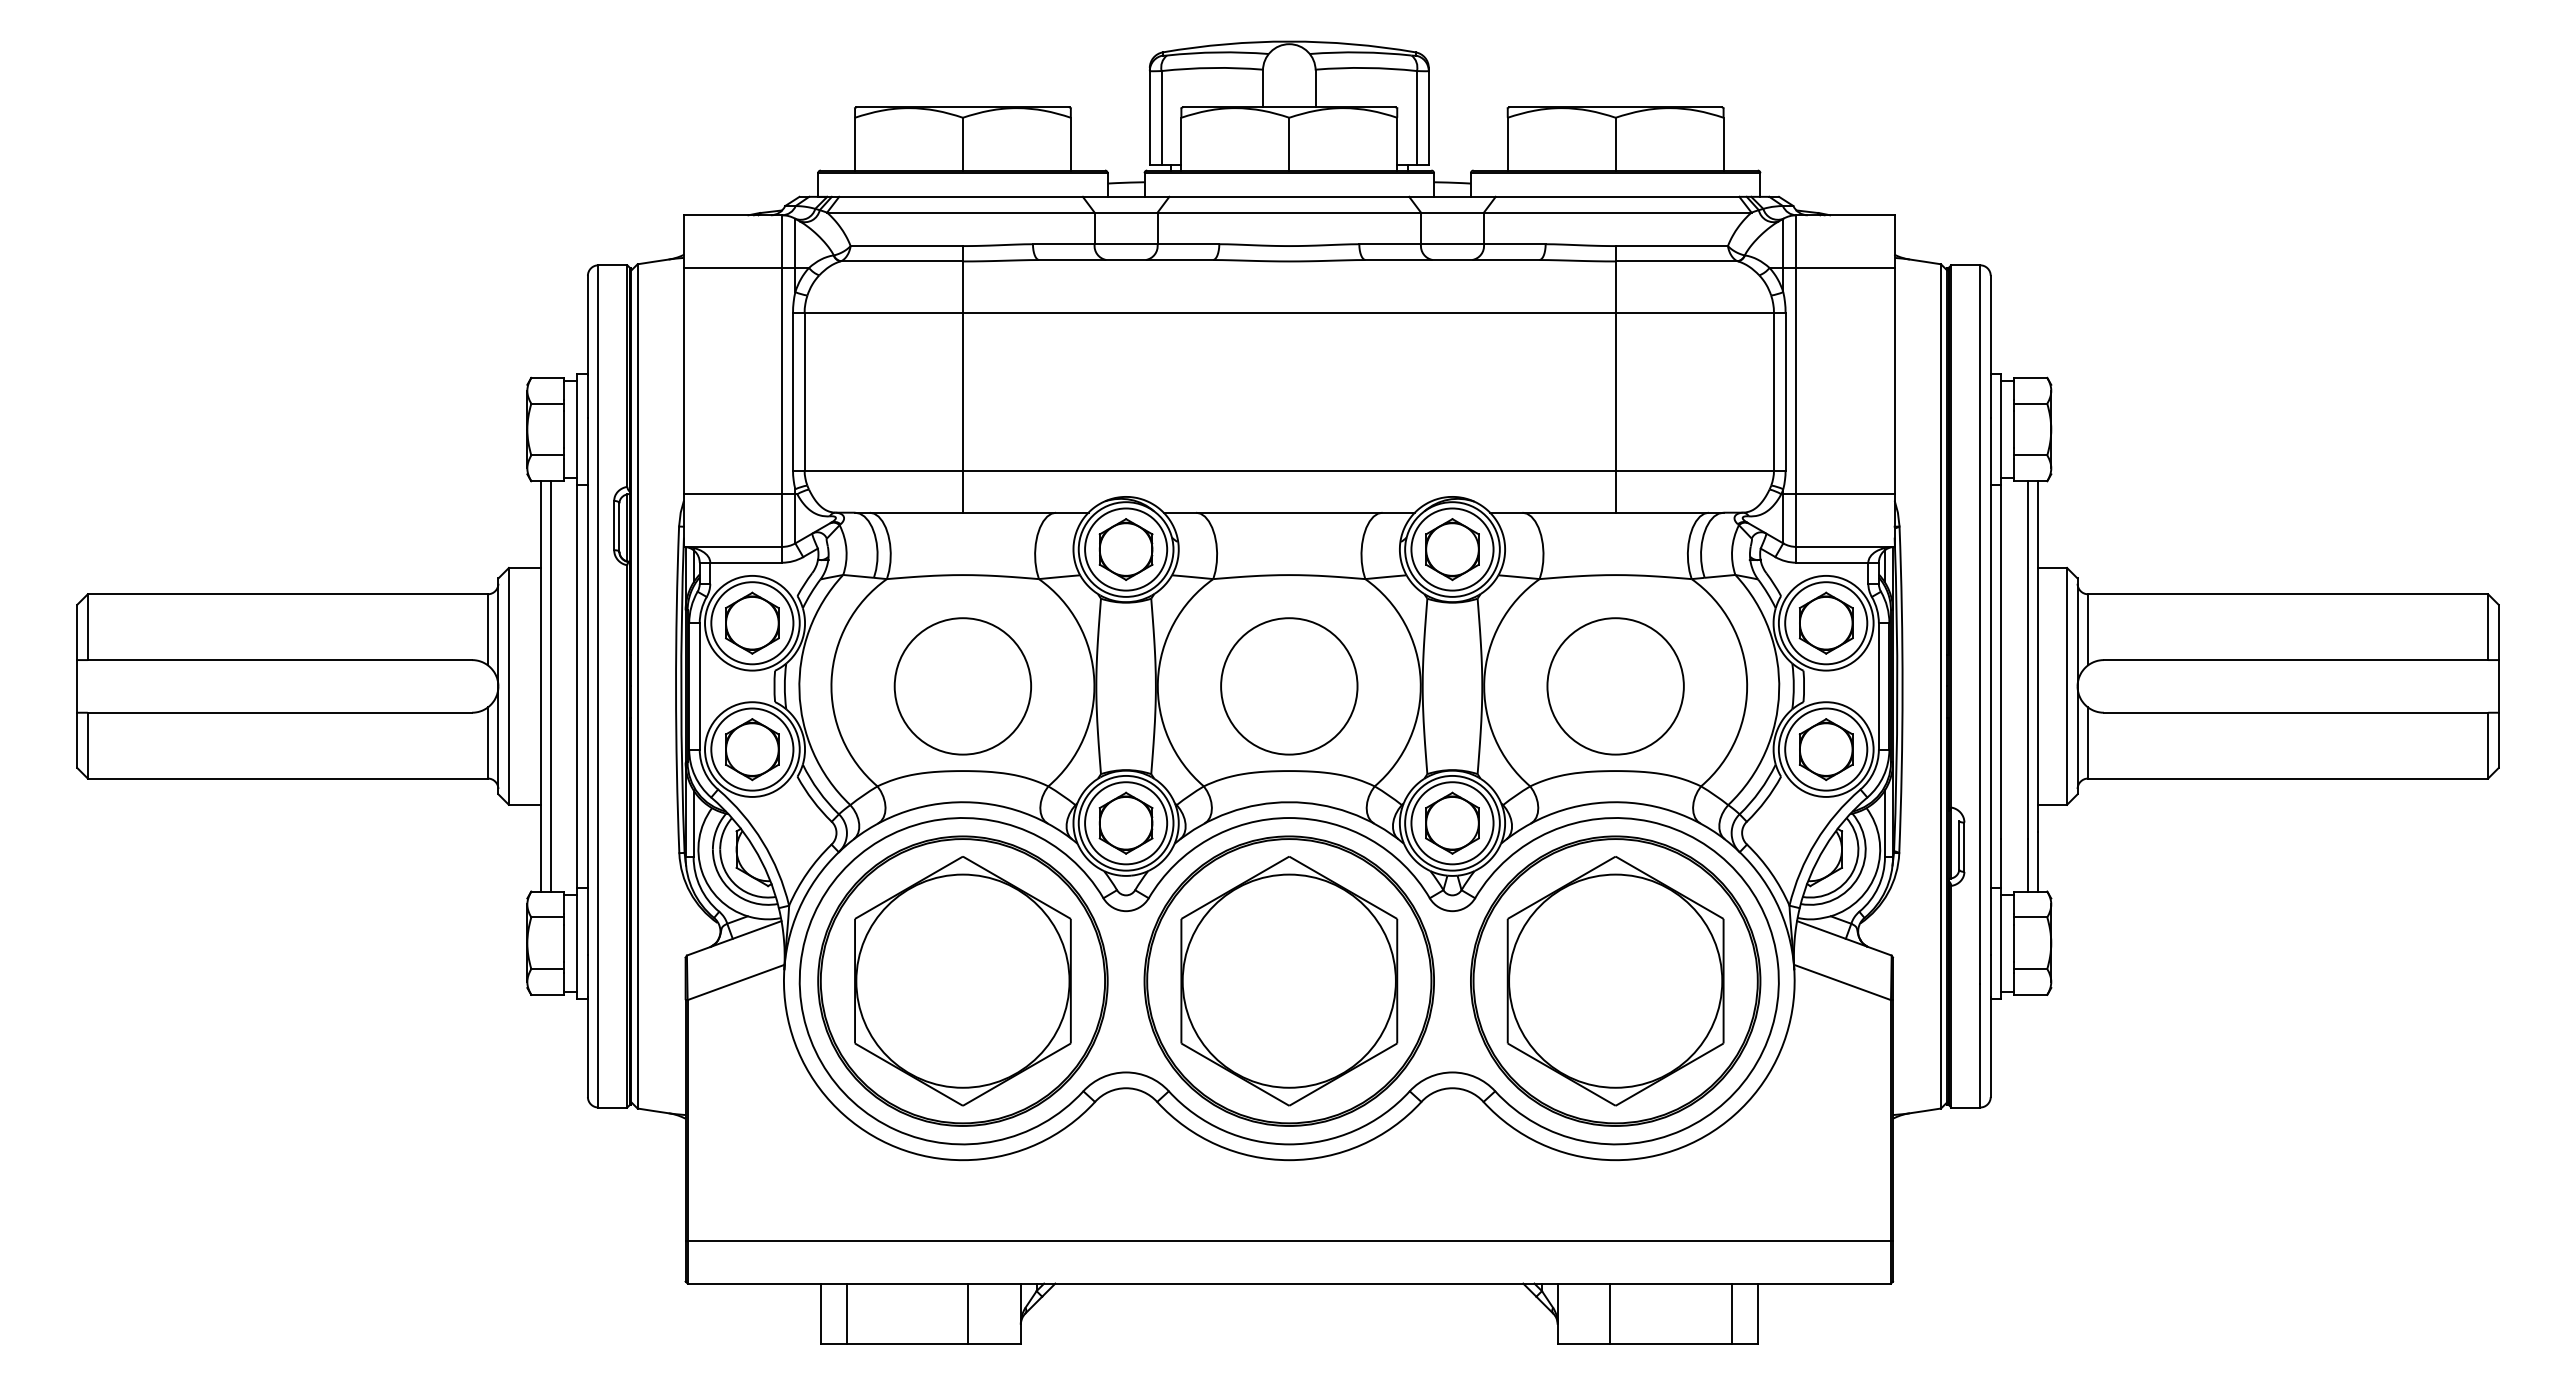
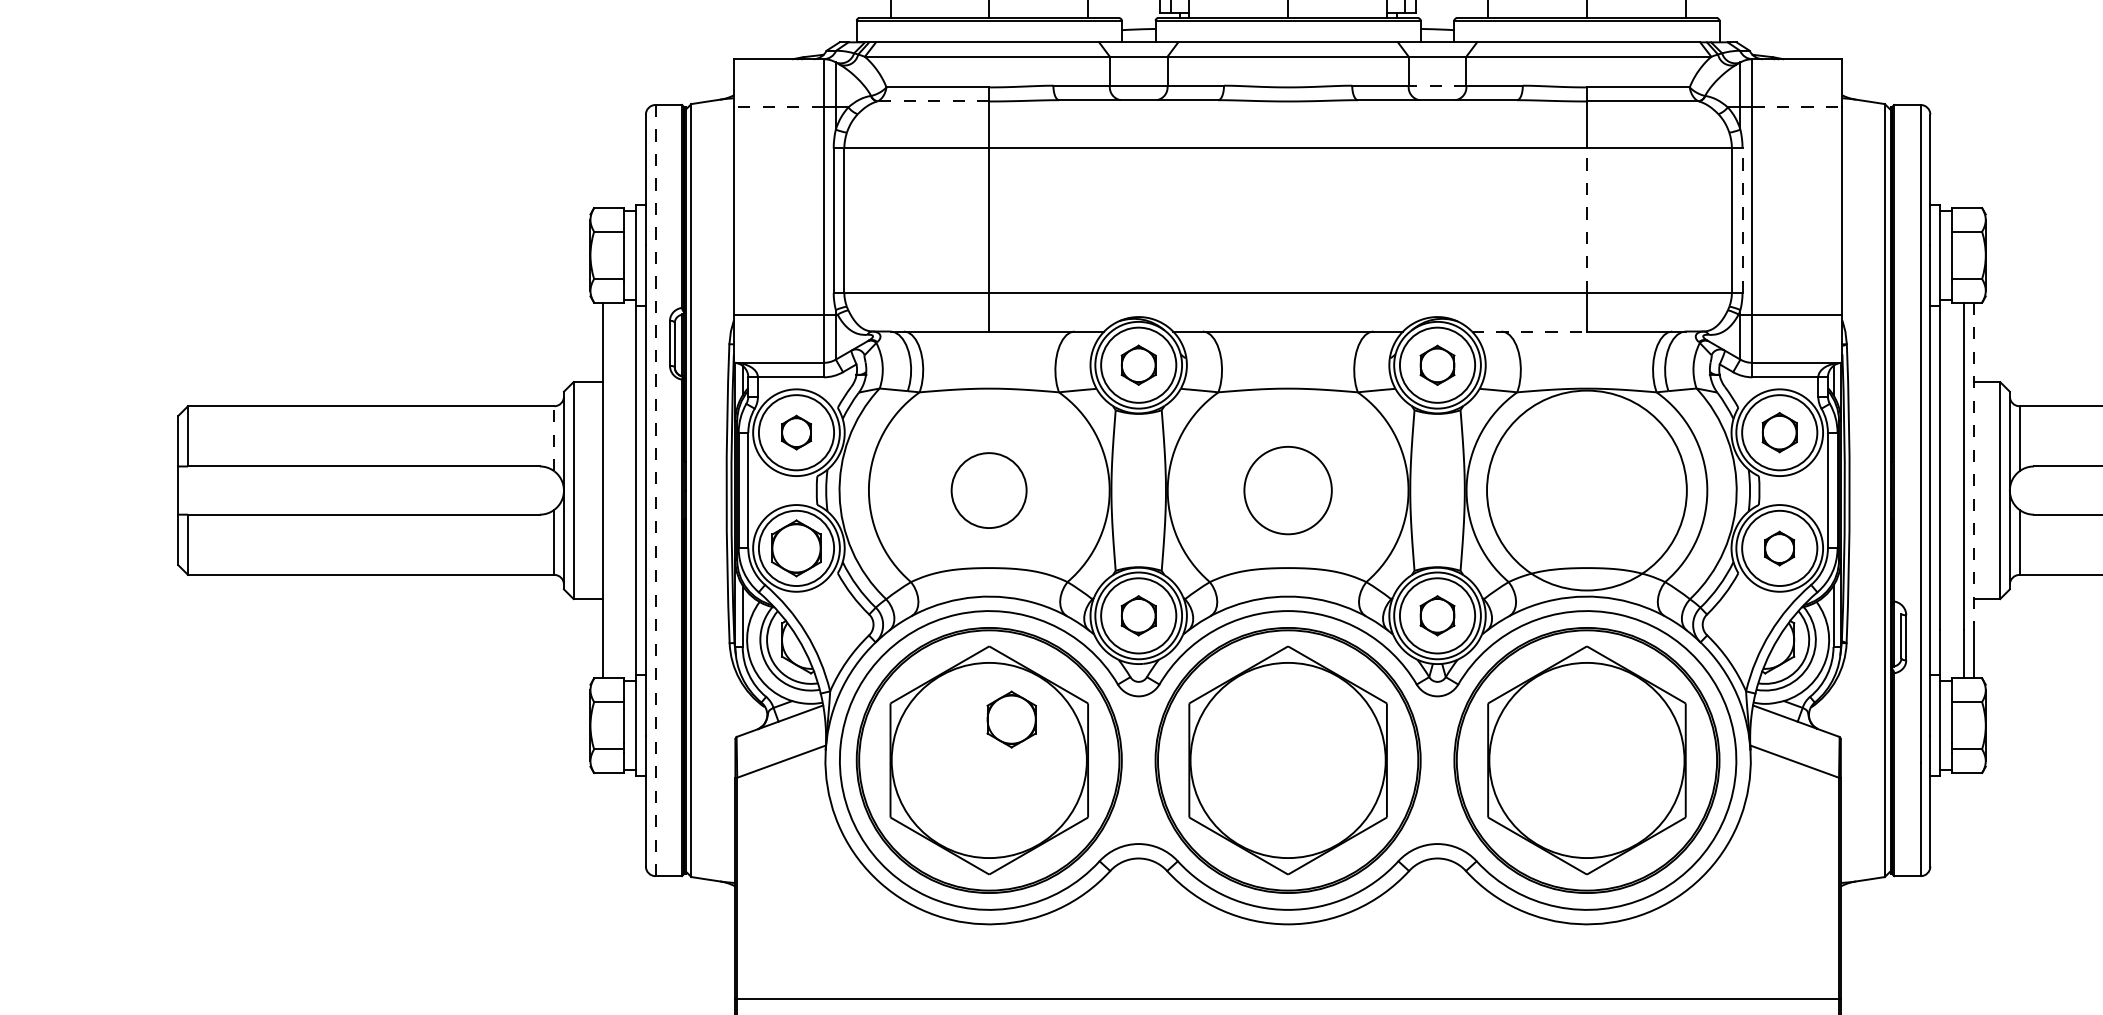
line: (1451, 244) -> (1436, 85), solid -> dashed
line: (901, 261) -> (933, 101), solid -> dashed
line: (732, 267) -> (778, 107), solid -> dashed
line: (1846, 267) -> (1798, 107), solid -> dashed
line: (1615, 391) -> (1586, 220), solid -> dashed
line: (1785, 391) -> (1742, 220), solid -> dashed
line: (1552, 512) -> (1529, 331), solid -> dashed
part: (1125, 549) -> (1138, 365), size x0.7
part: (1452, 549) -> (1437, 365), size x0.7
part: (752, 622) -> (796, 432), size x0.6
part: (1825, 622) -> (1779, 432), size x0.7
line: (487, 629) -> (553, 438), solid -> dashed
line: (2038, 656) -> (1974, 463), solid -> dashed
line: (551, 686) -> (612, 490), removed
line: (598, 686) -> (655, 490), solid -> dashed
circle: (962, 686) -> (988, 490), size x0.6
circle: (1289, 686) -> (1288, 490), size x0.7
circle: (1615, 686) -> (1586, 490), size x1.6
part: (1825, 749) -> (1779, 548), size x0.6
part: (1125, 822) -> (1138, 615), size x0.7
part: (1452, 822) -> (1437, 615), size x0.7
part: (987, 936) -> (1011, 719), added

